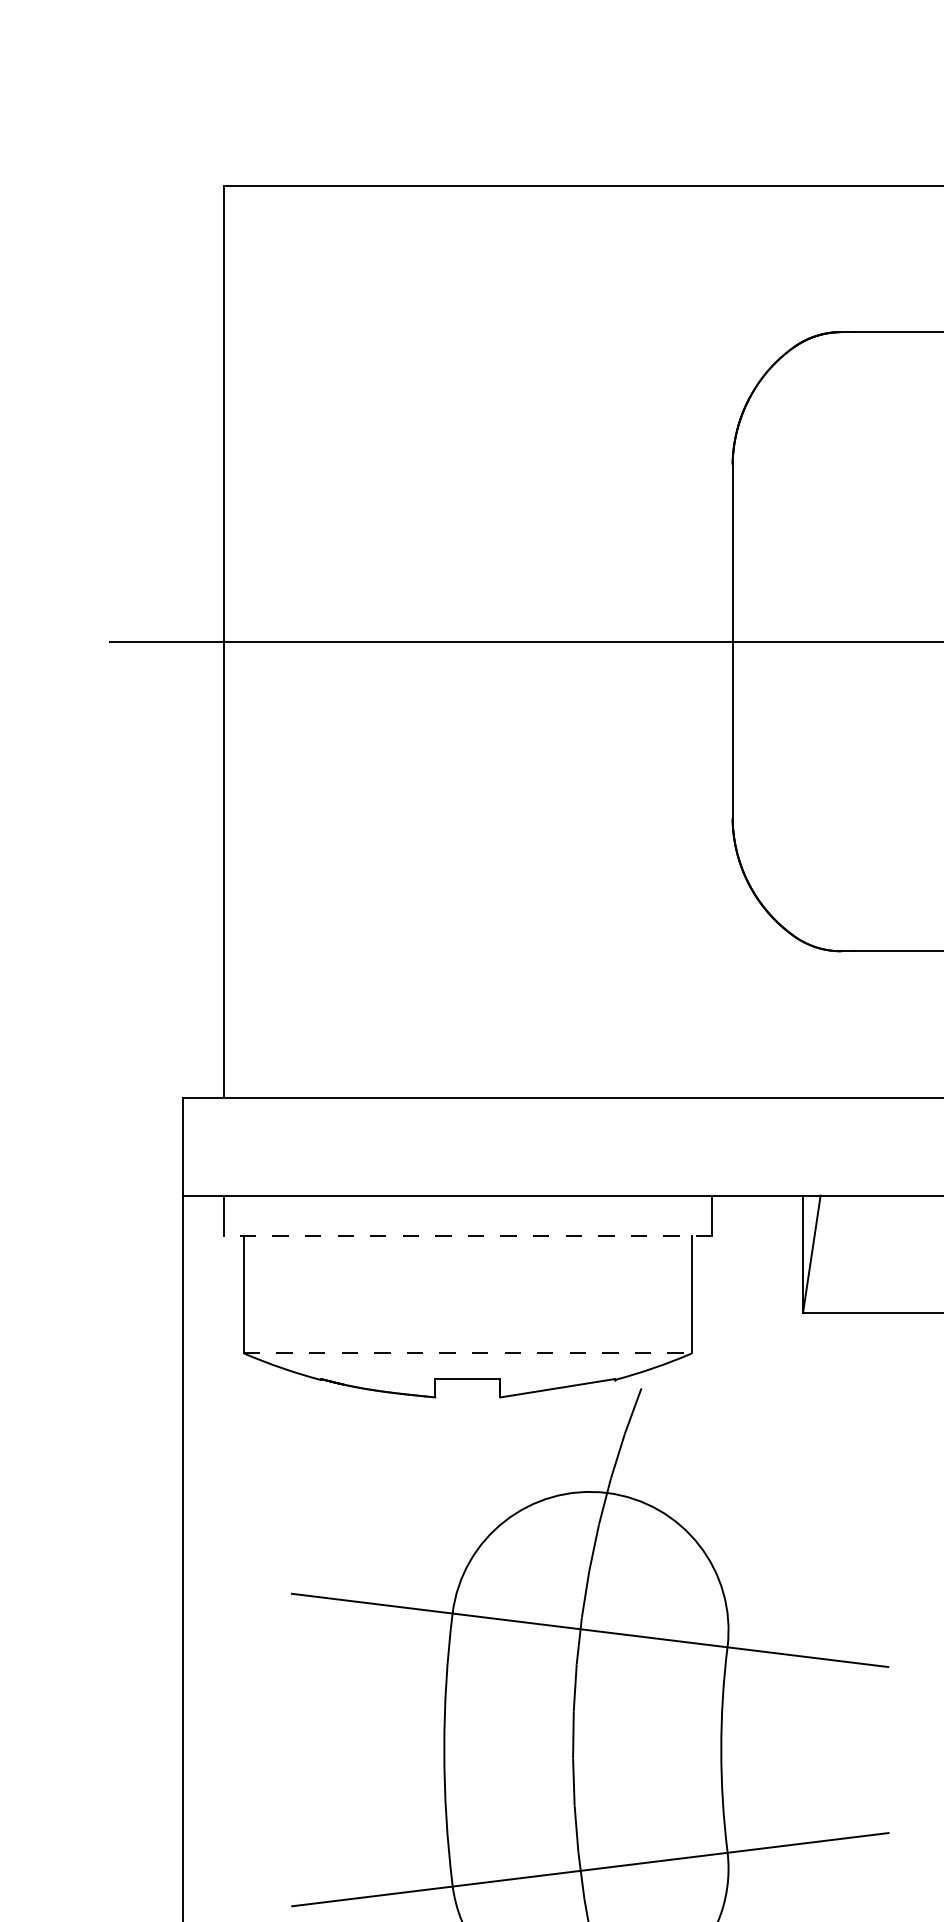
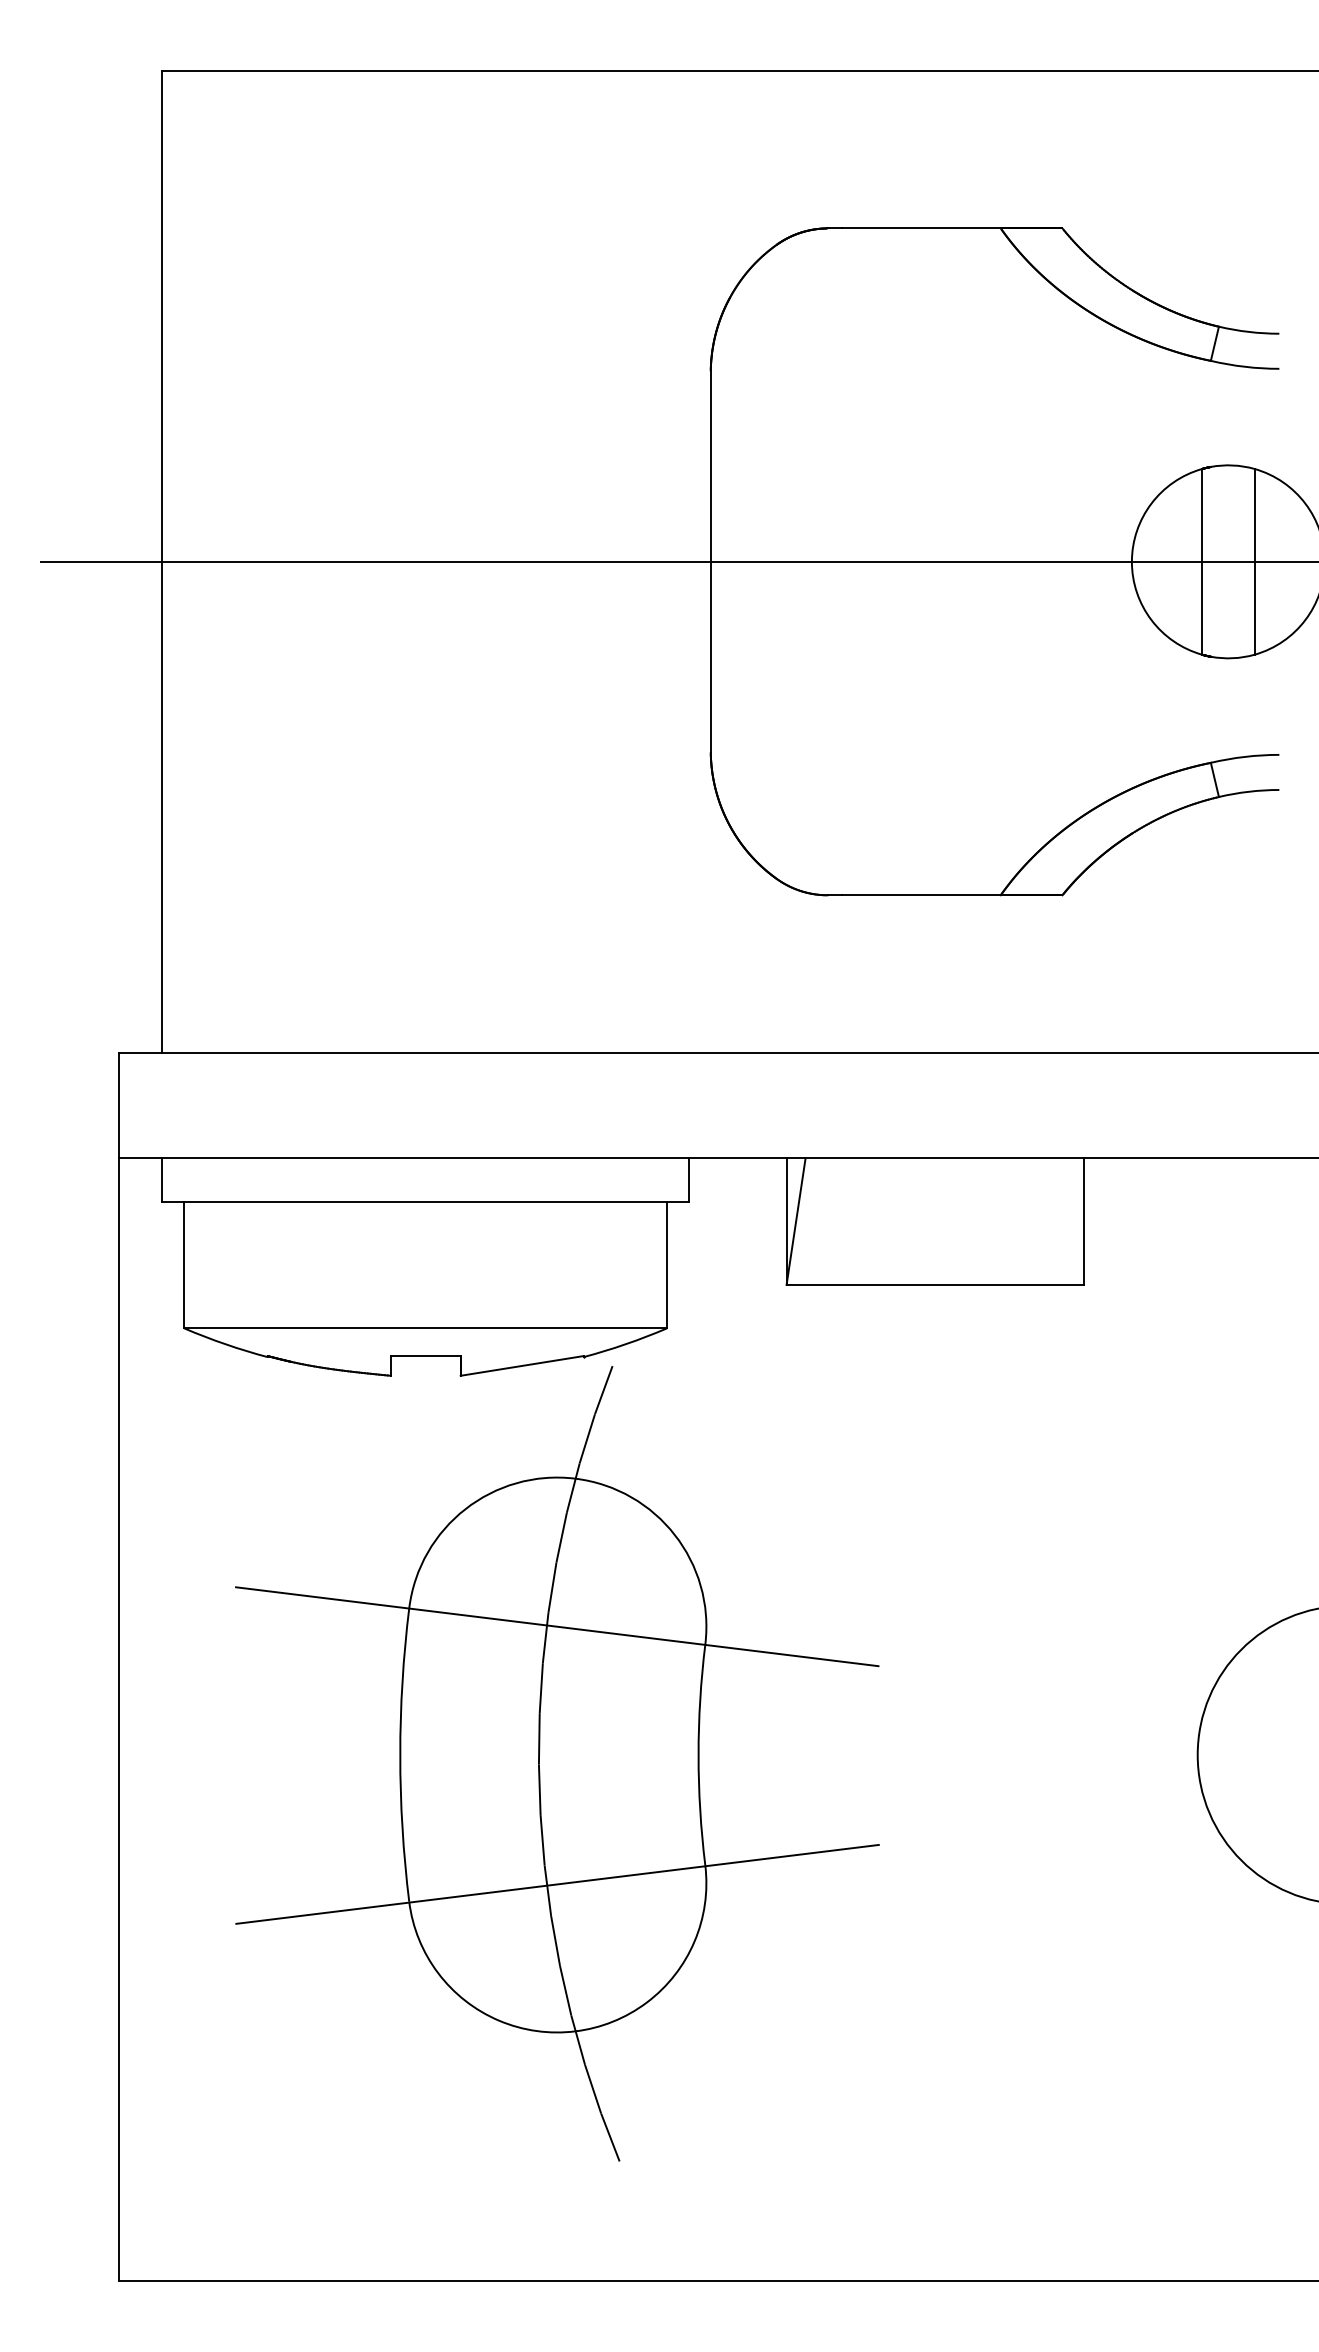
line: (467, 1236) -> (425, 1202), dashed -> solid
line: (468, 1353) -> (426, 1328), dashed -> solid

